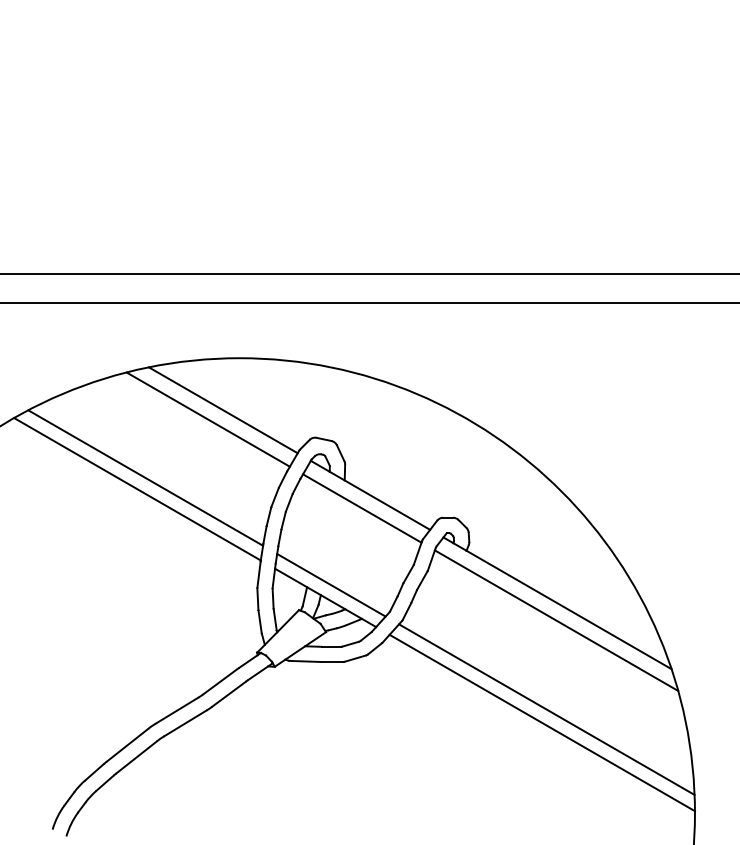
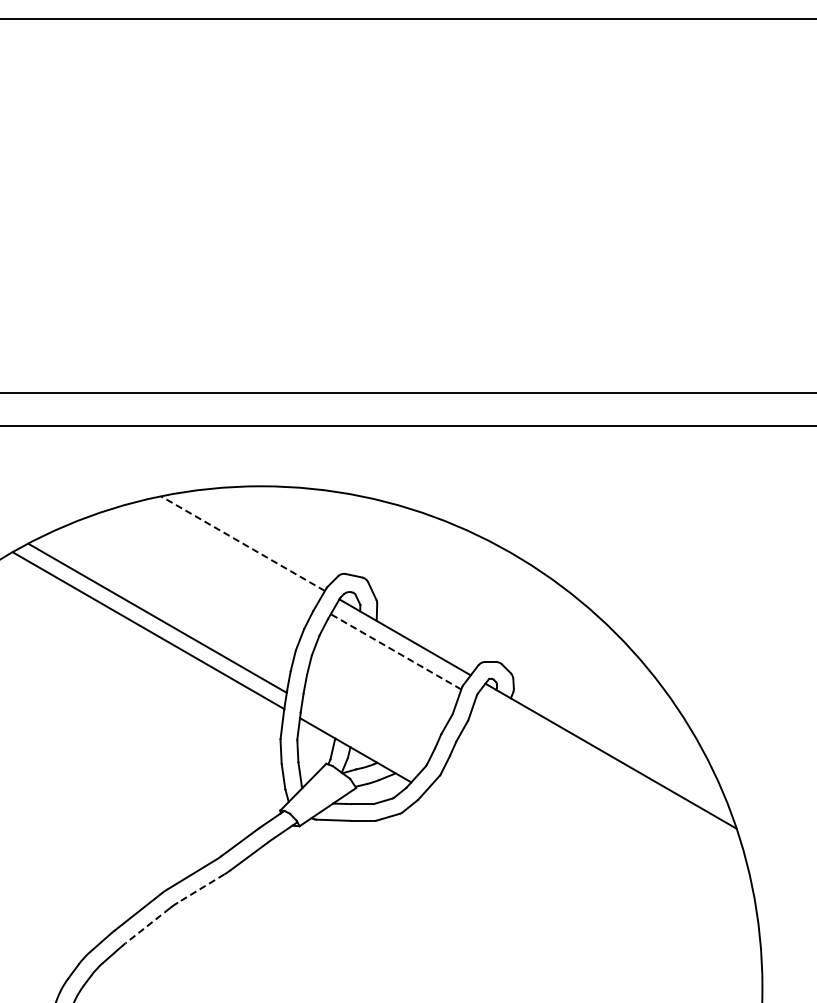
line: (223, 410) -> (243, 543), solid -> dashed
line: (208, 419) -> (226, 553), removed
line: (361, 508) -> (395, 651), solid -> dashed
line: (330, 584) -> (361, 735), removed
line: (556, 619) -> (609, 774), removed
line: (547, 709) -> (599, 873), removed
line: (542, 722) -> (594, 887), removed
line: (184, 723) -> (200, 888), solid -> dashed
line: (136, 757) -> (147, 926), solid -> dashed

